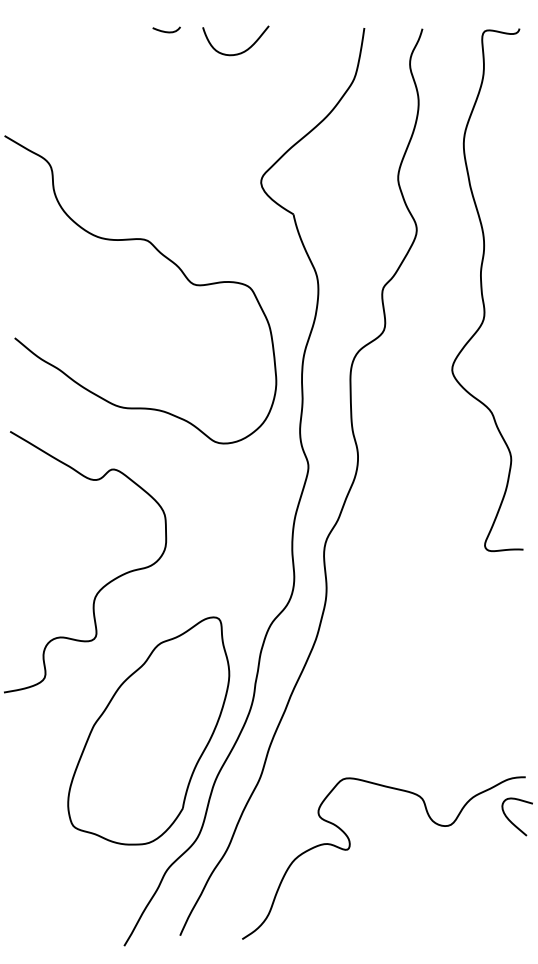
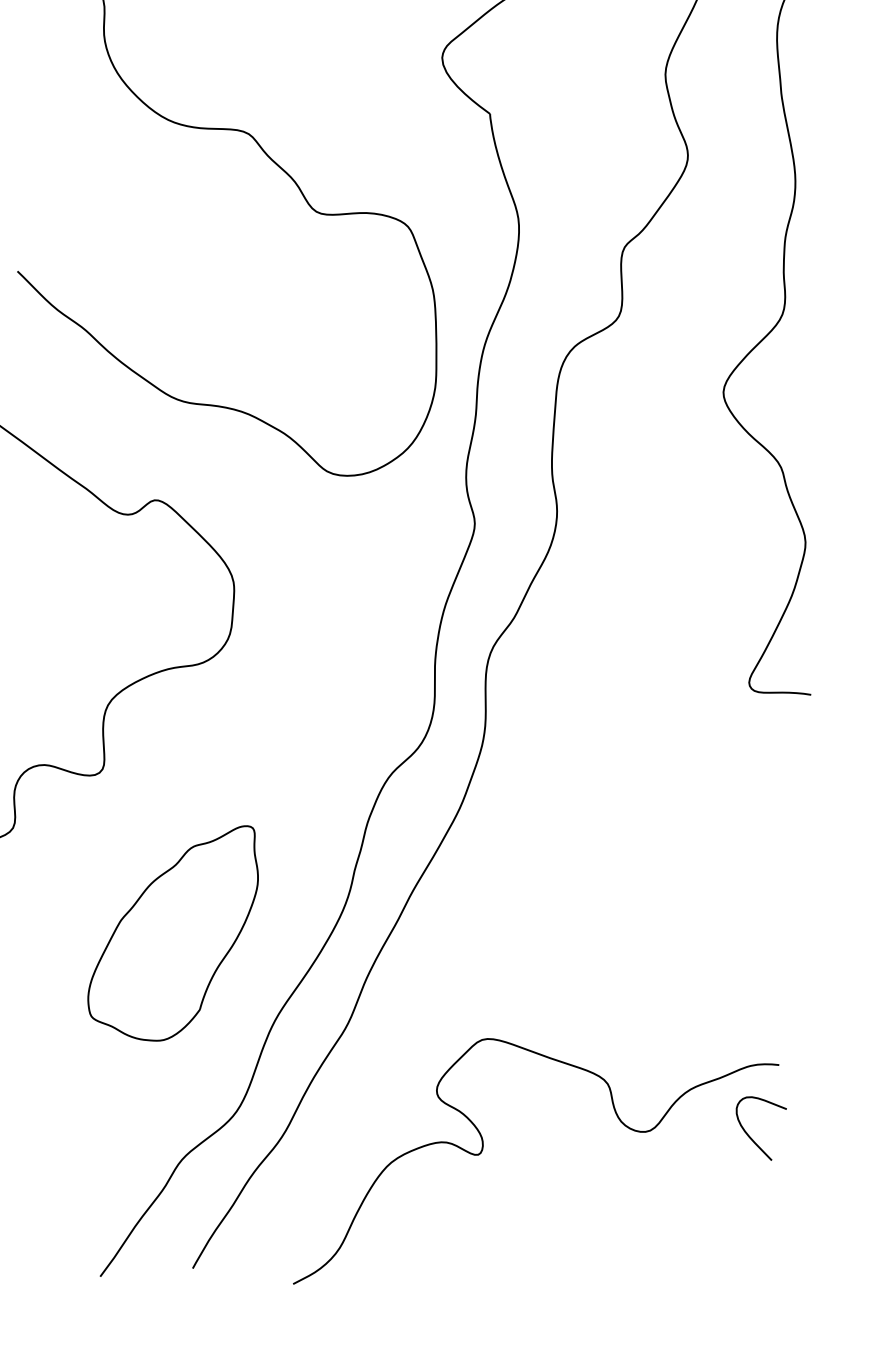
part: (148, 730) -> (173, 930), size x0.6

